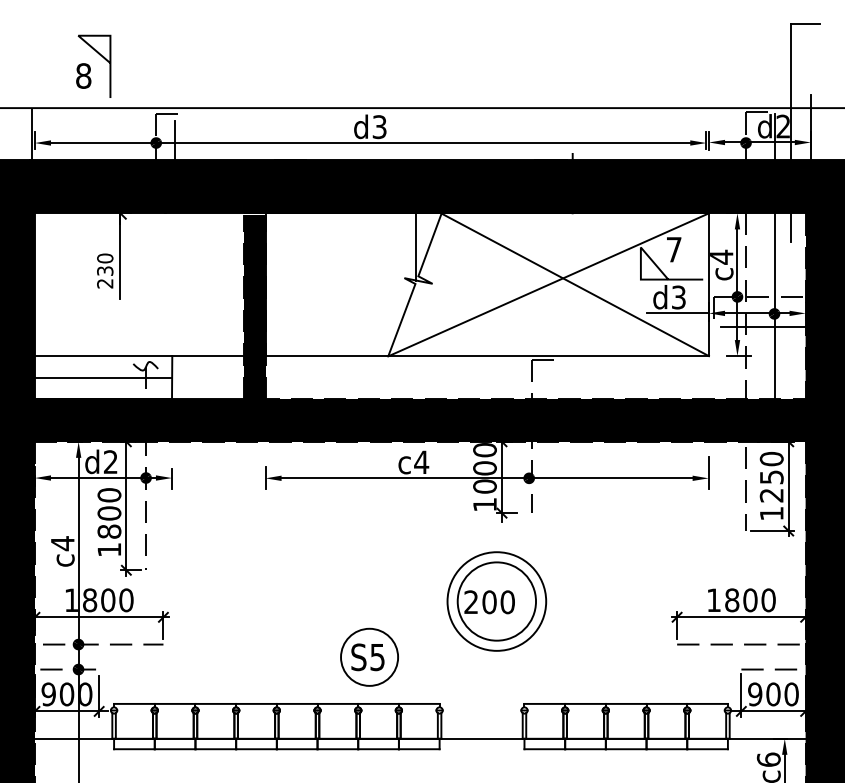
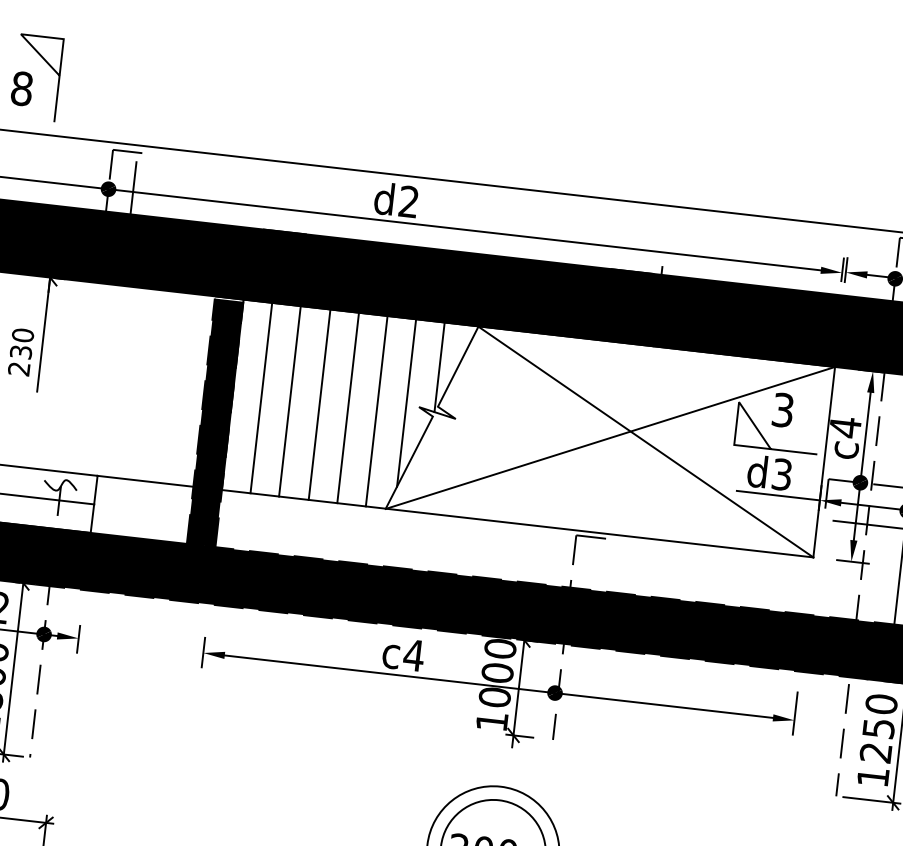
text: (379, 127) -> (408, 202), d3 -> d2
text: (673, 249) -> (782, 409), 7 -> 3
line: (394, 275) -> (406, 402), added
line: (286, 284) -> (260, 397), added
line: (308, 284) -> (290, 401), added
line: (330, 284) -> (319, 404), added
line: (352, 284) -> (348, 407), added
line: (373, 284) -> (376, 410), added

